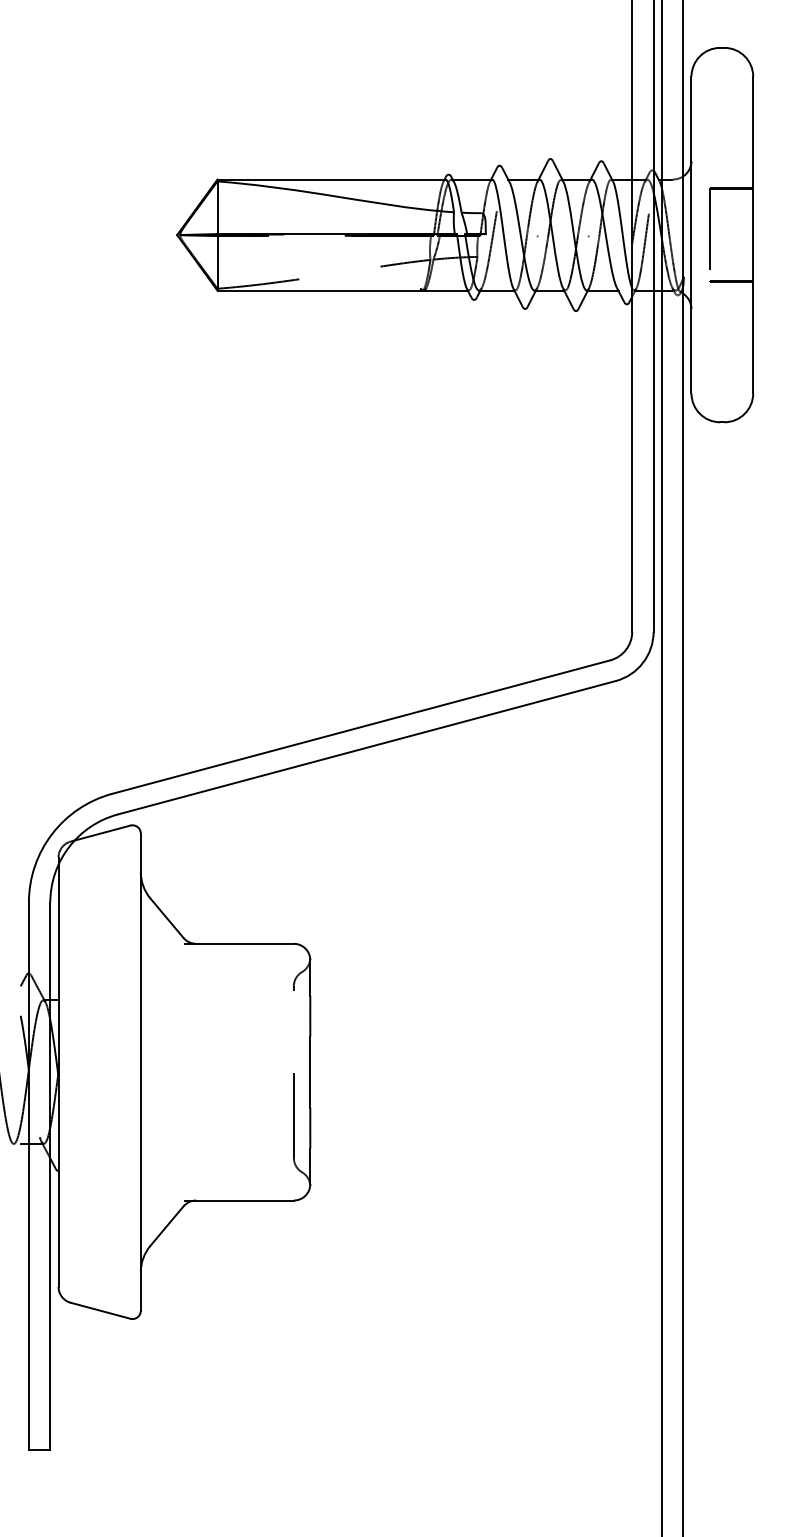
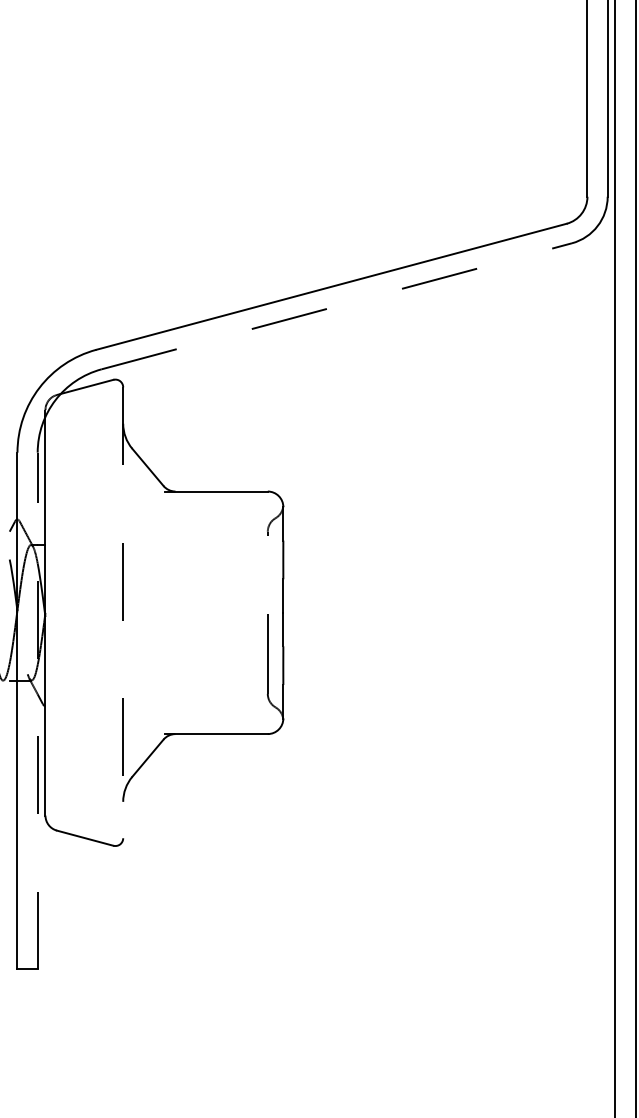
line: (366, 747) -> (336, 306), solid -> dashed
line: (140, 1072) -> (122, 613), solid -> dashed
line: (50, 1176) -> (37, 711), solid -> dashed

